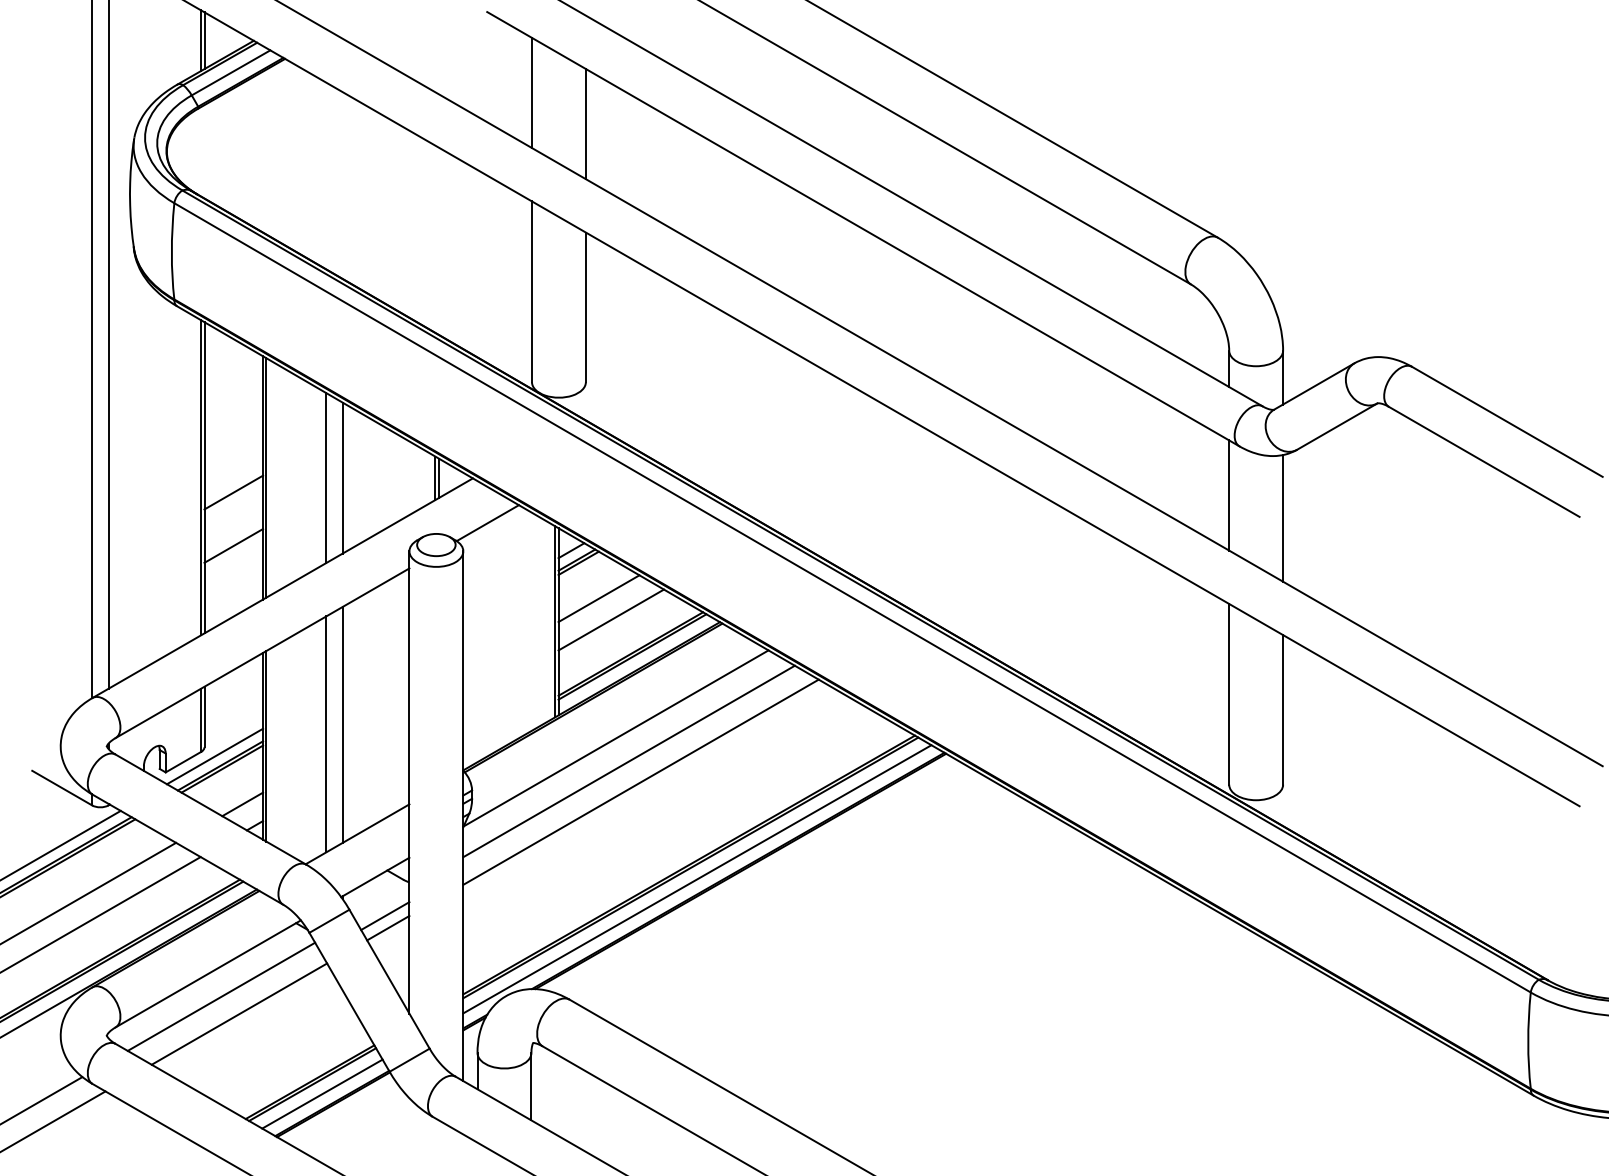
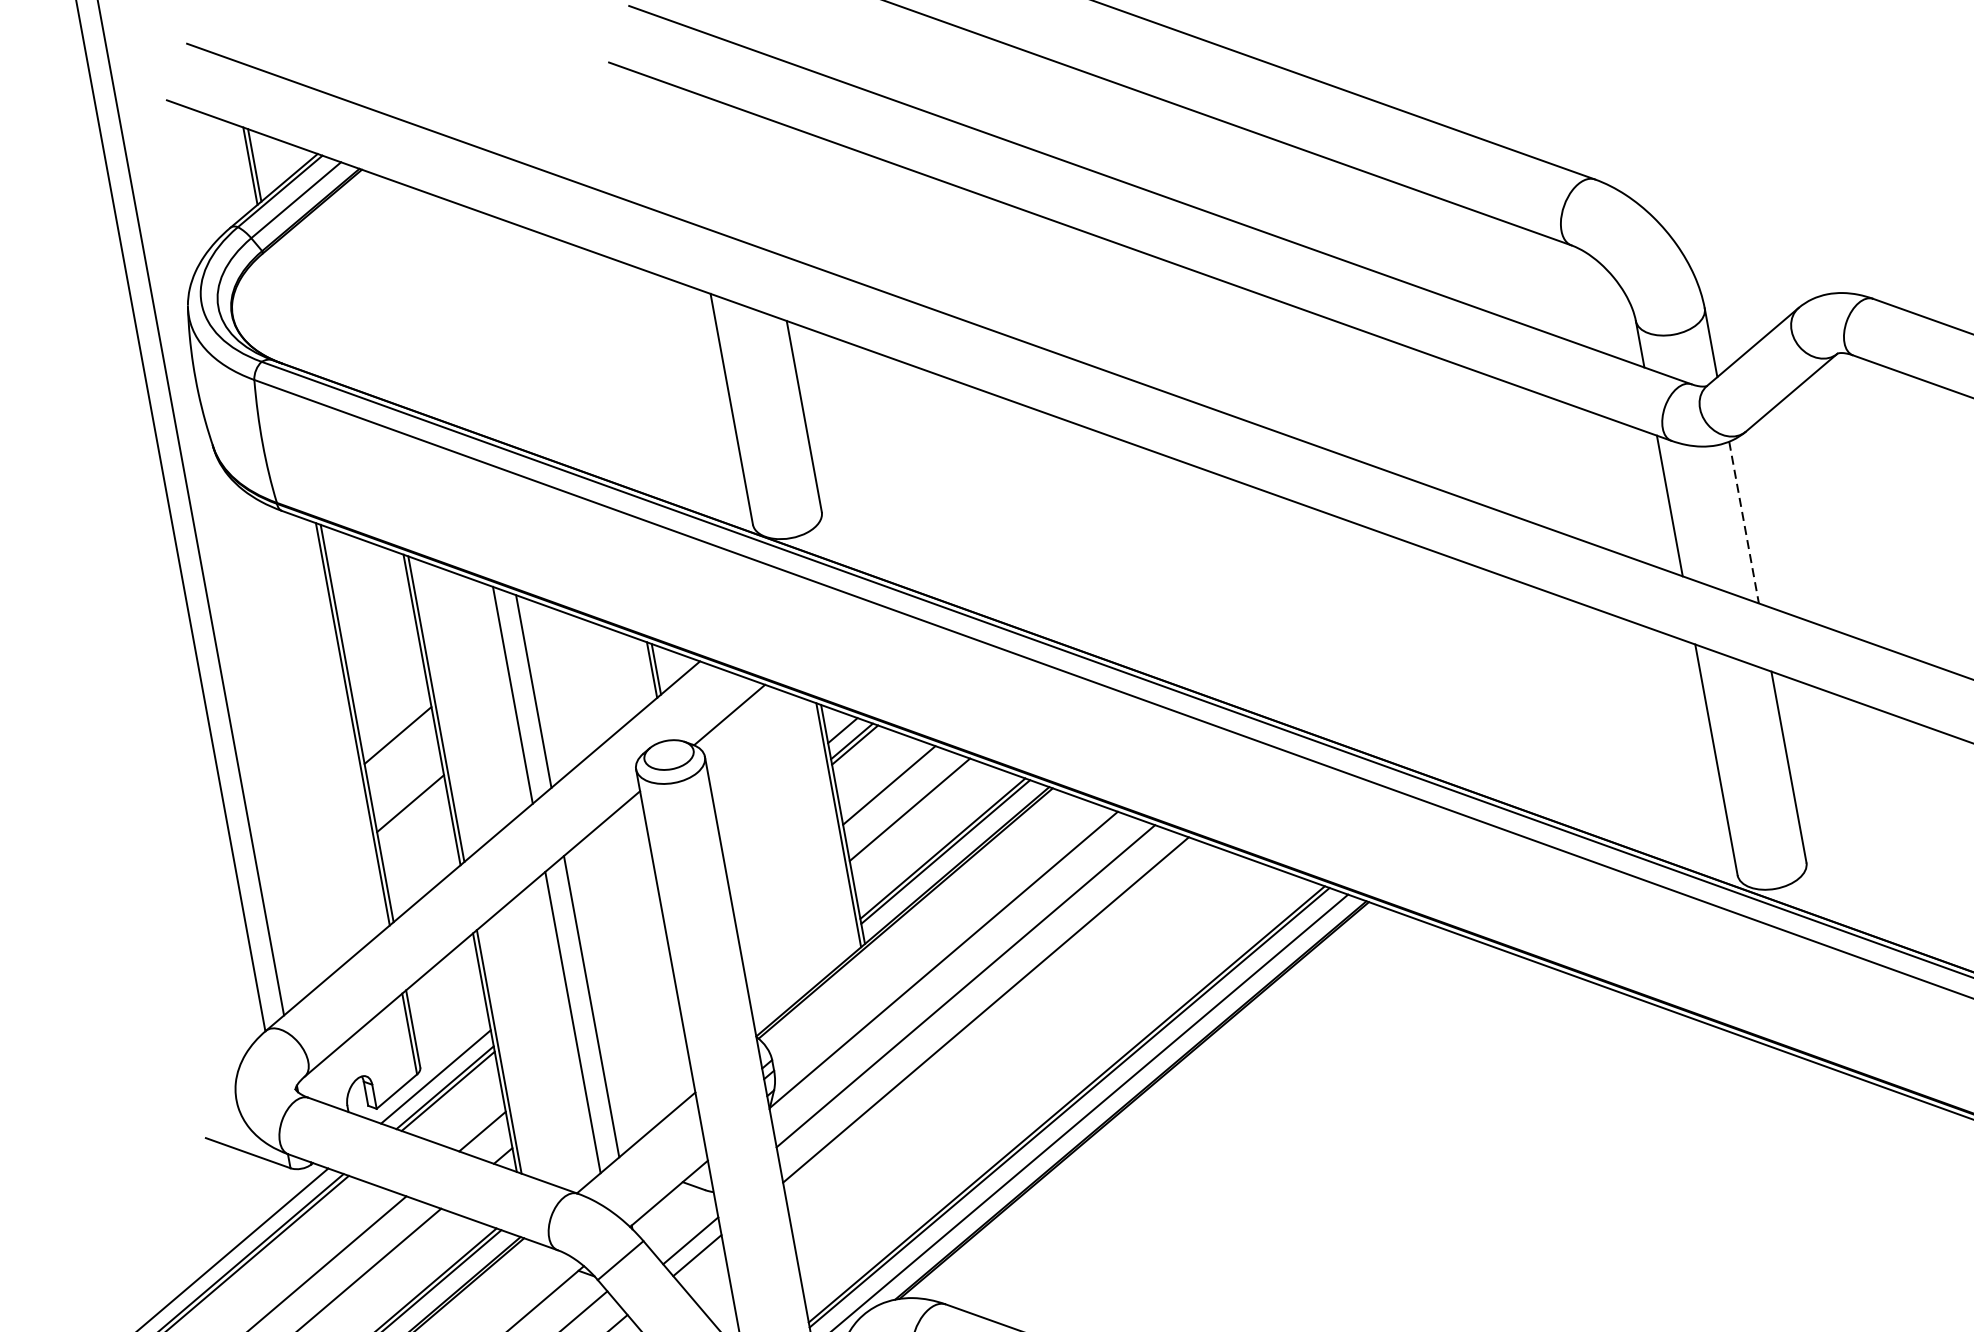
line: (531, 92) -> (684, 154), removed
line: (585, 124) -> (760, 183), removed
line: (1283, 518) -> (1744, 522), solid -> dashed

